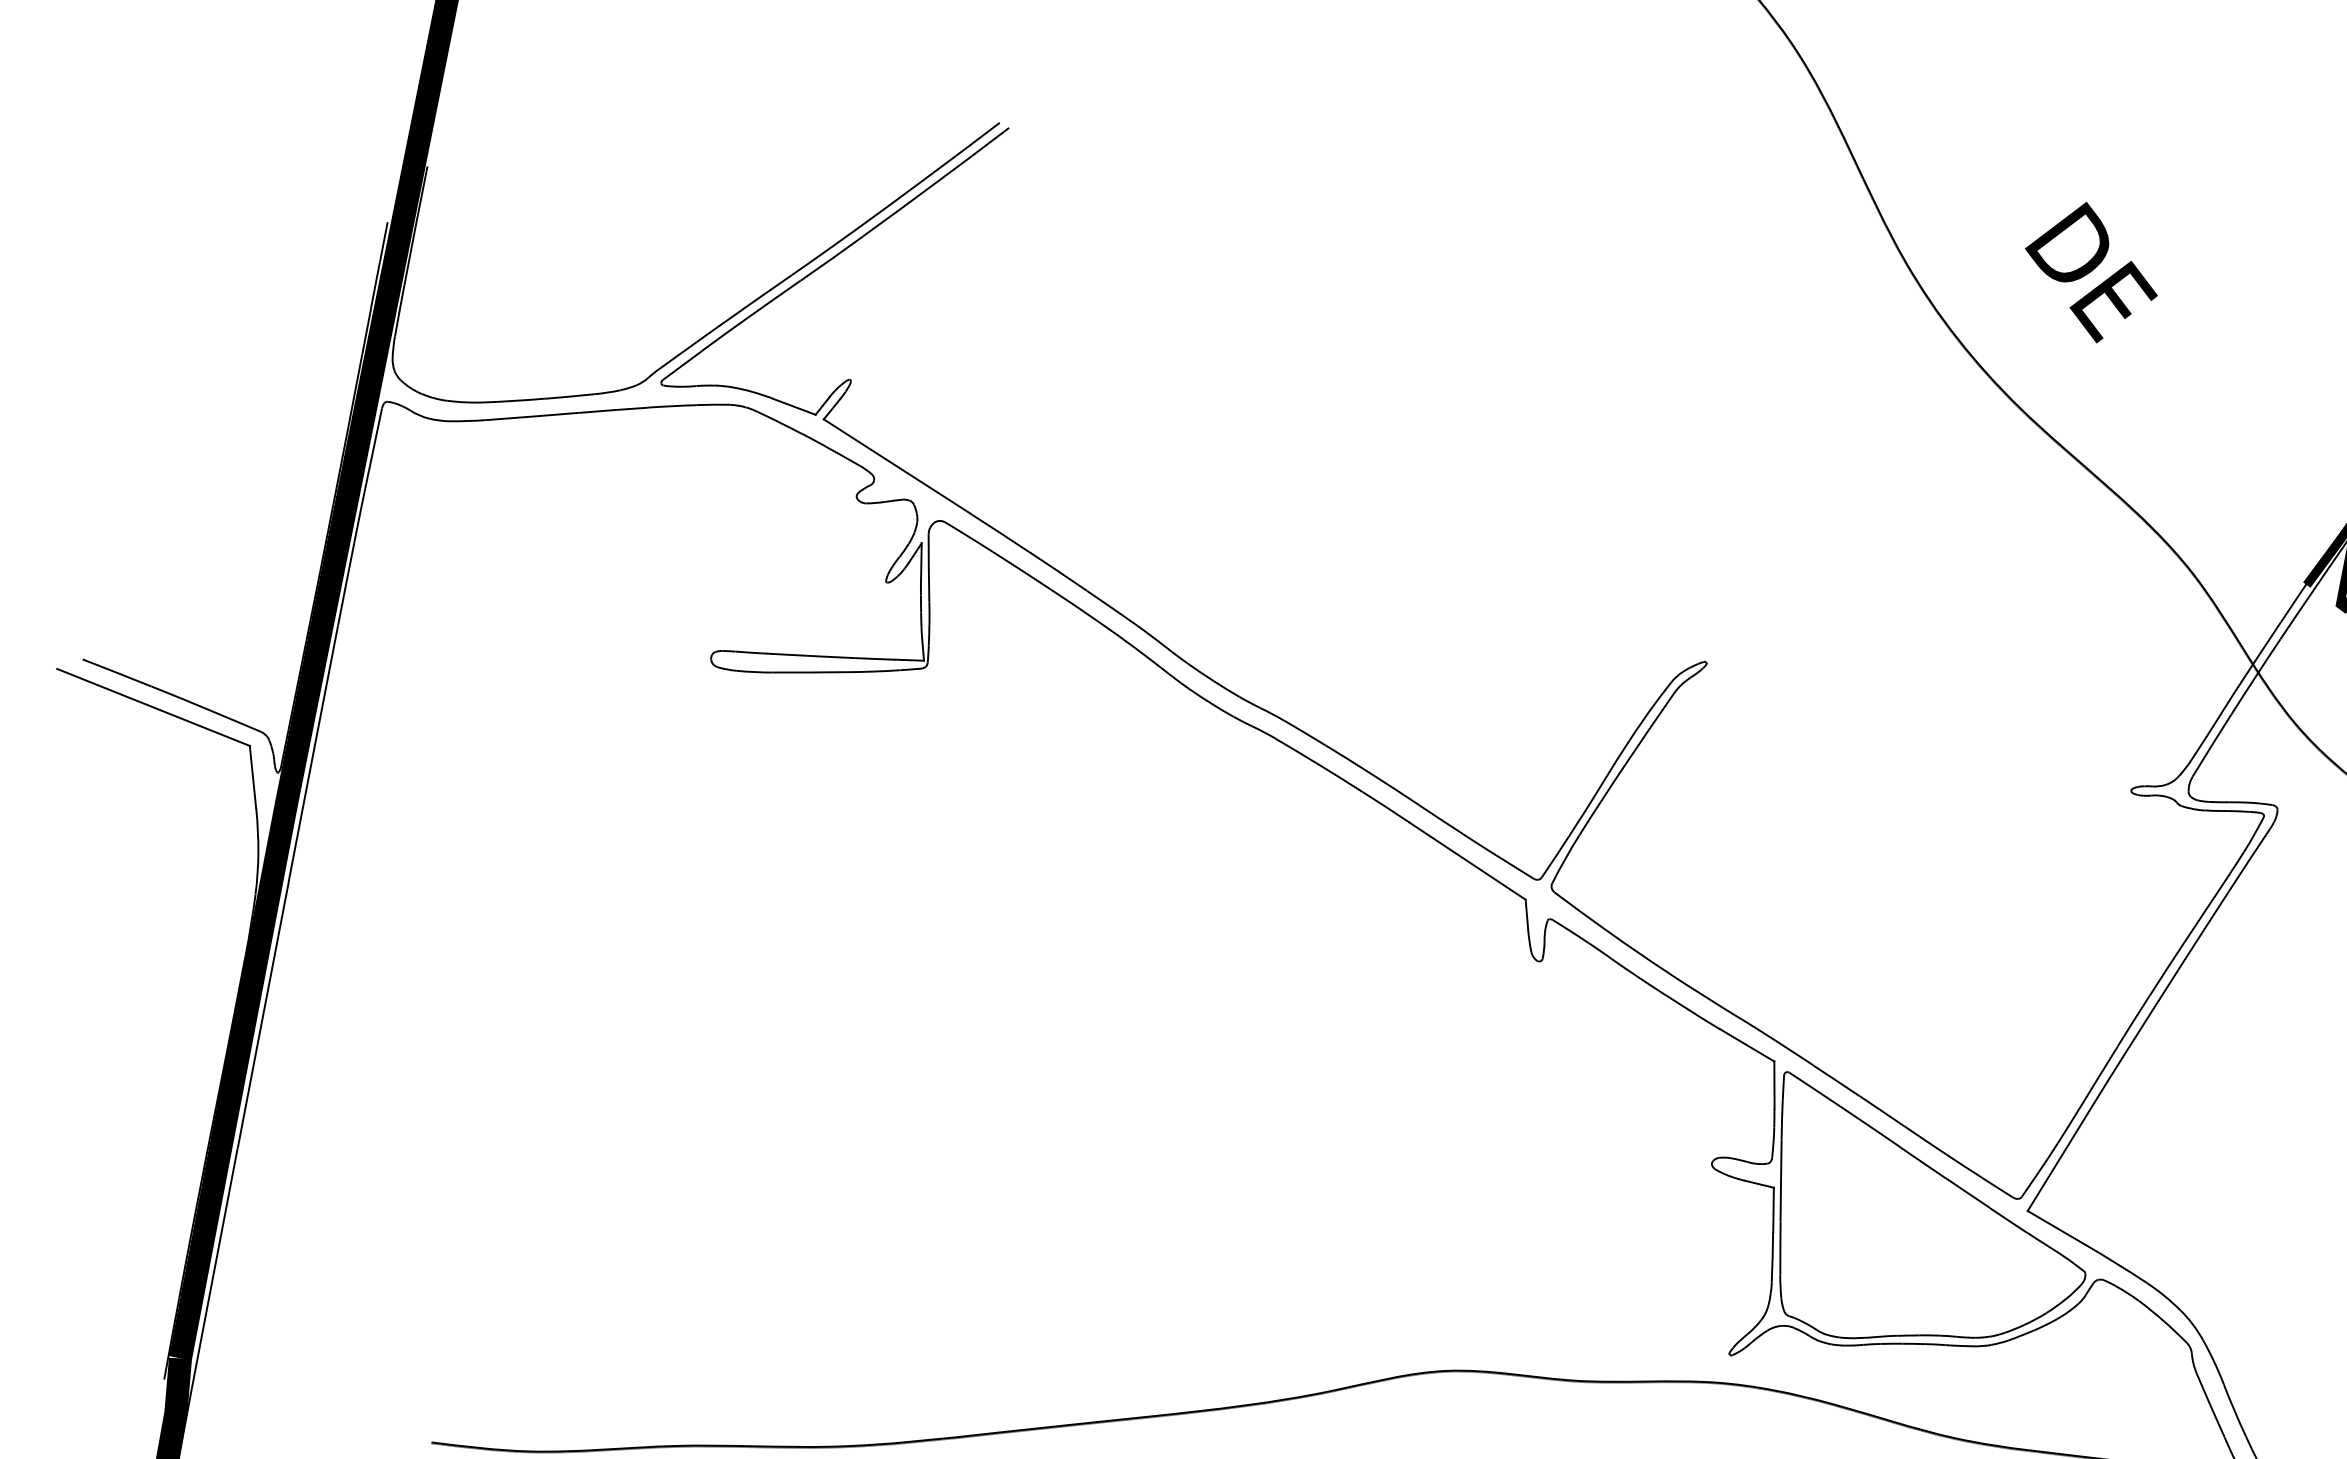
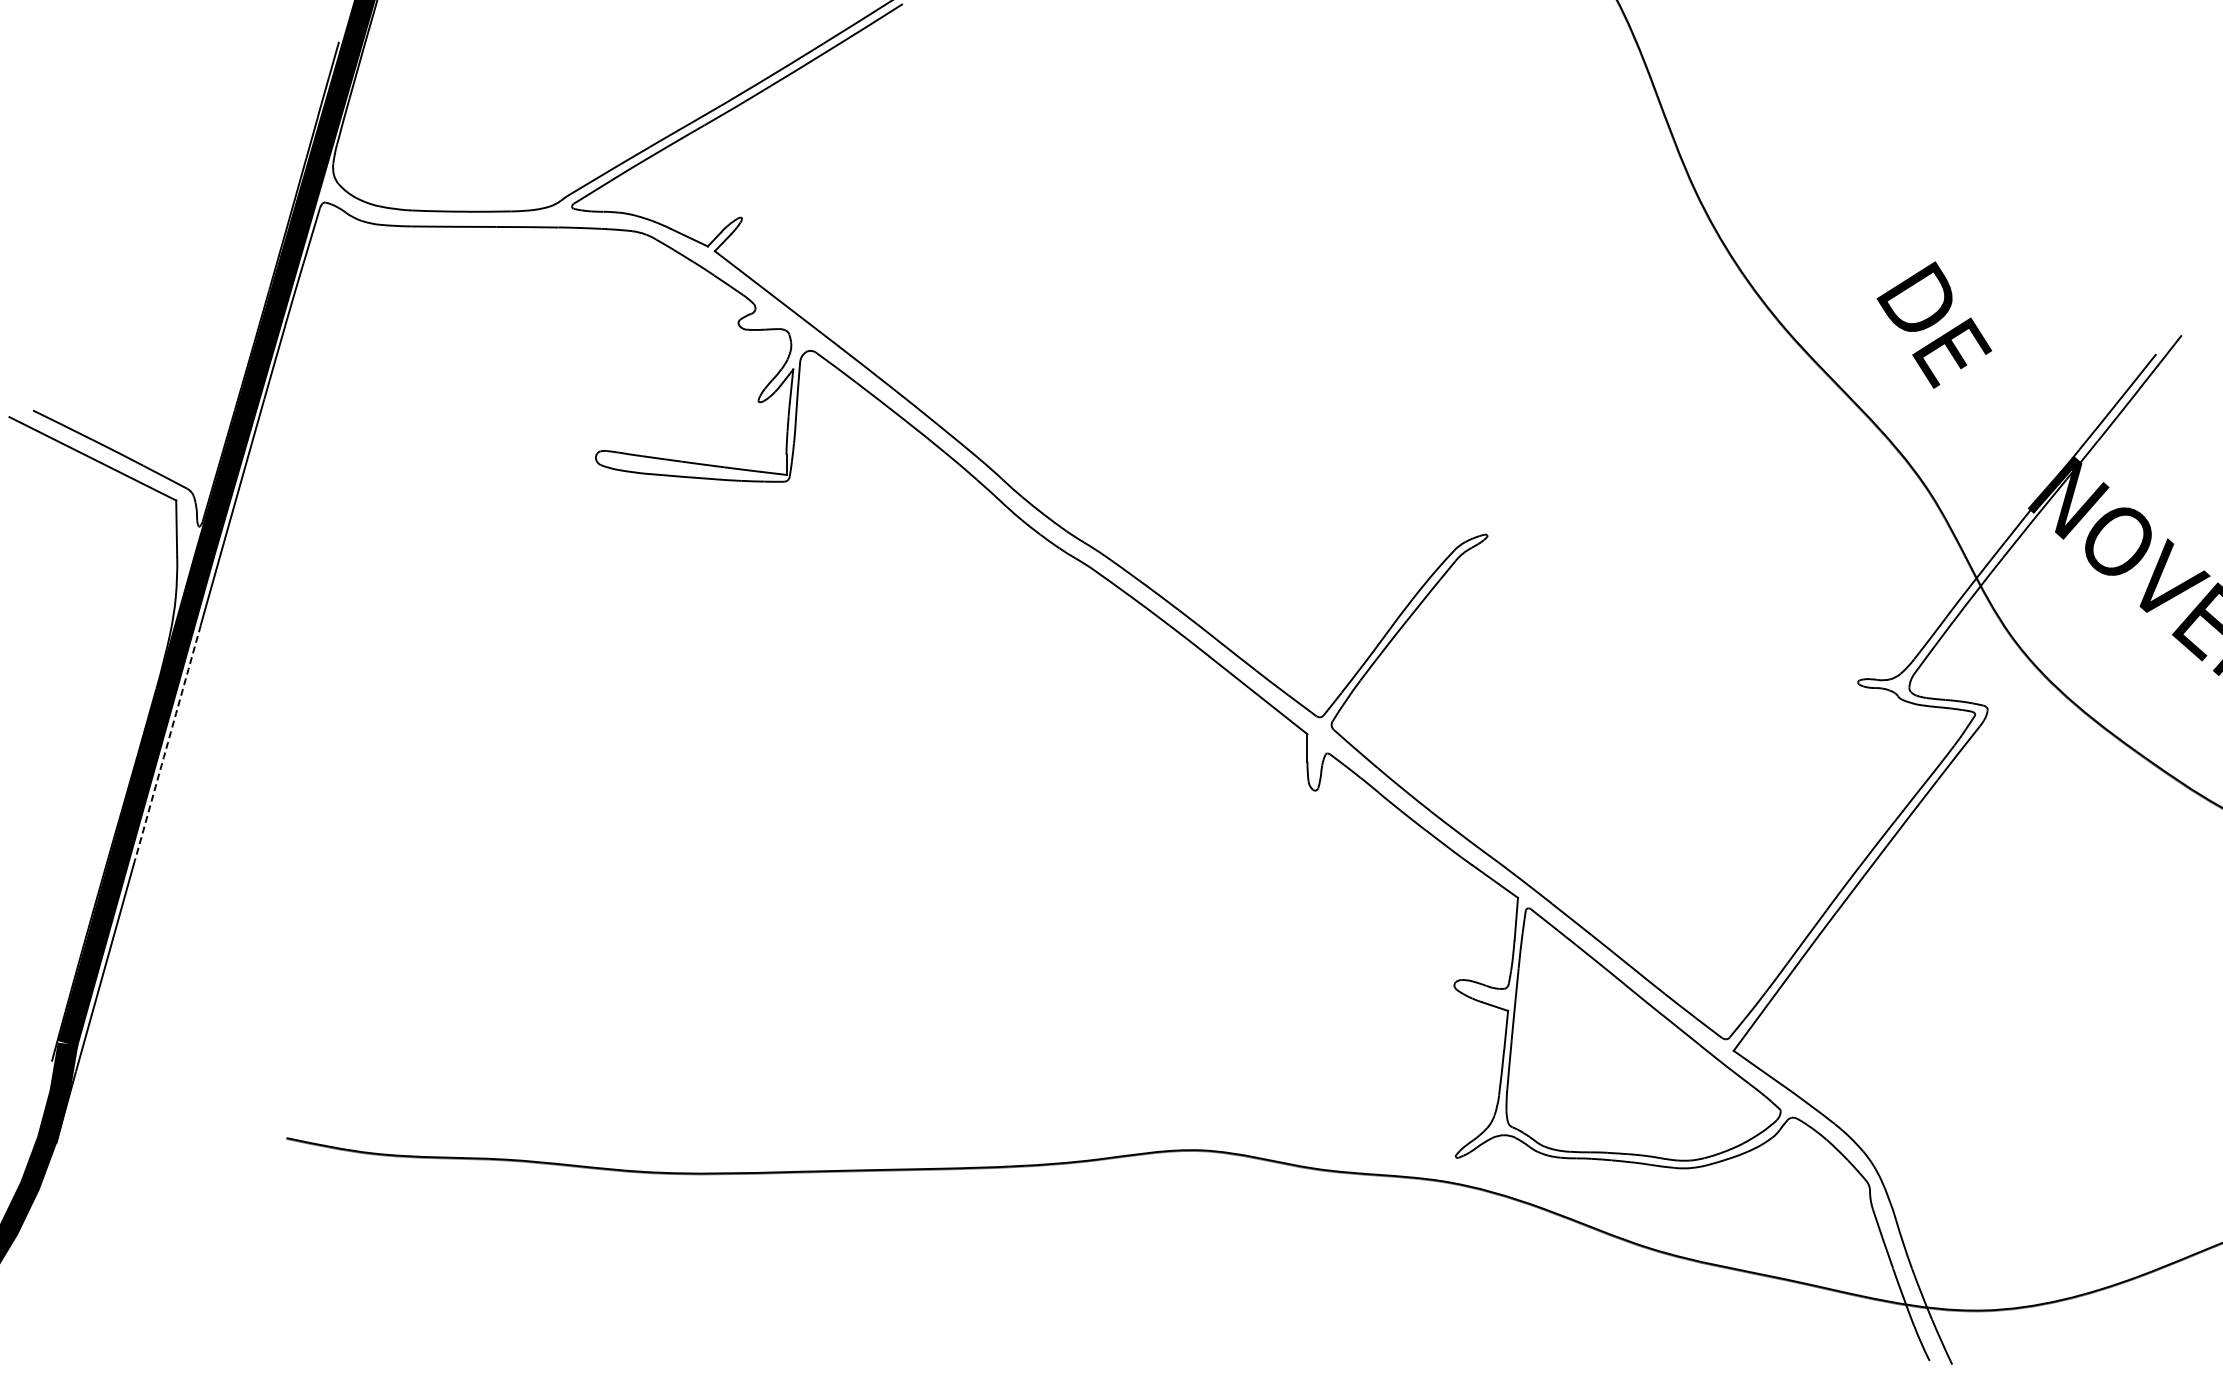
text: (2091, 271) -> (1934, 324), moved
arc: (262, 1014) -> (167, 742), solid -> dashed

